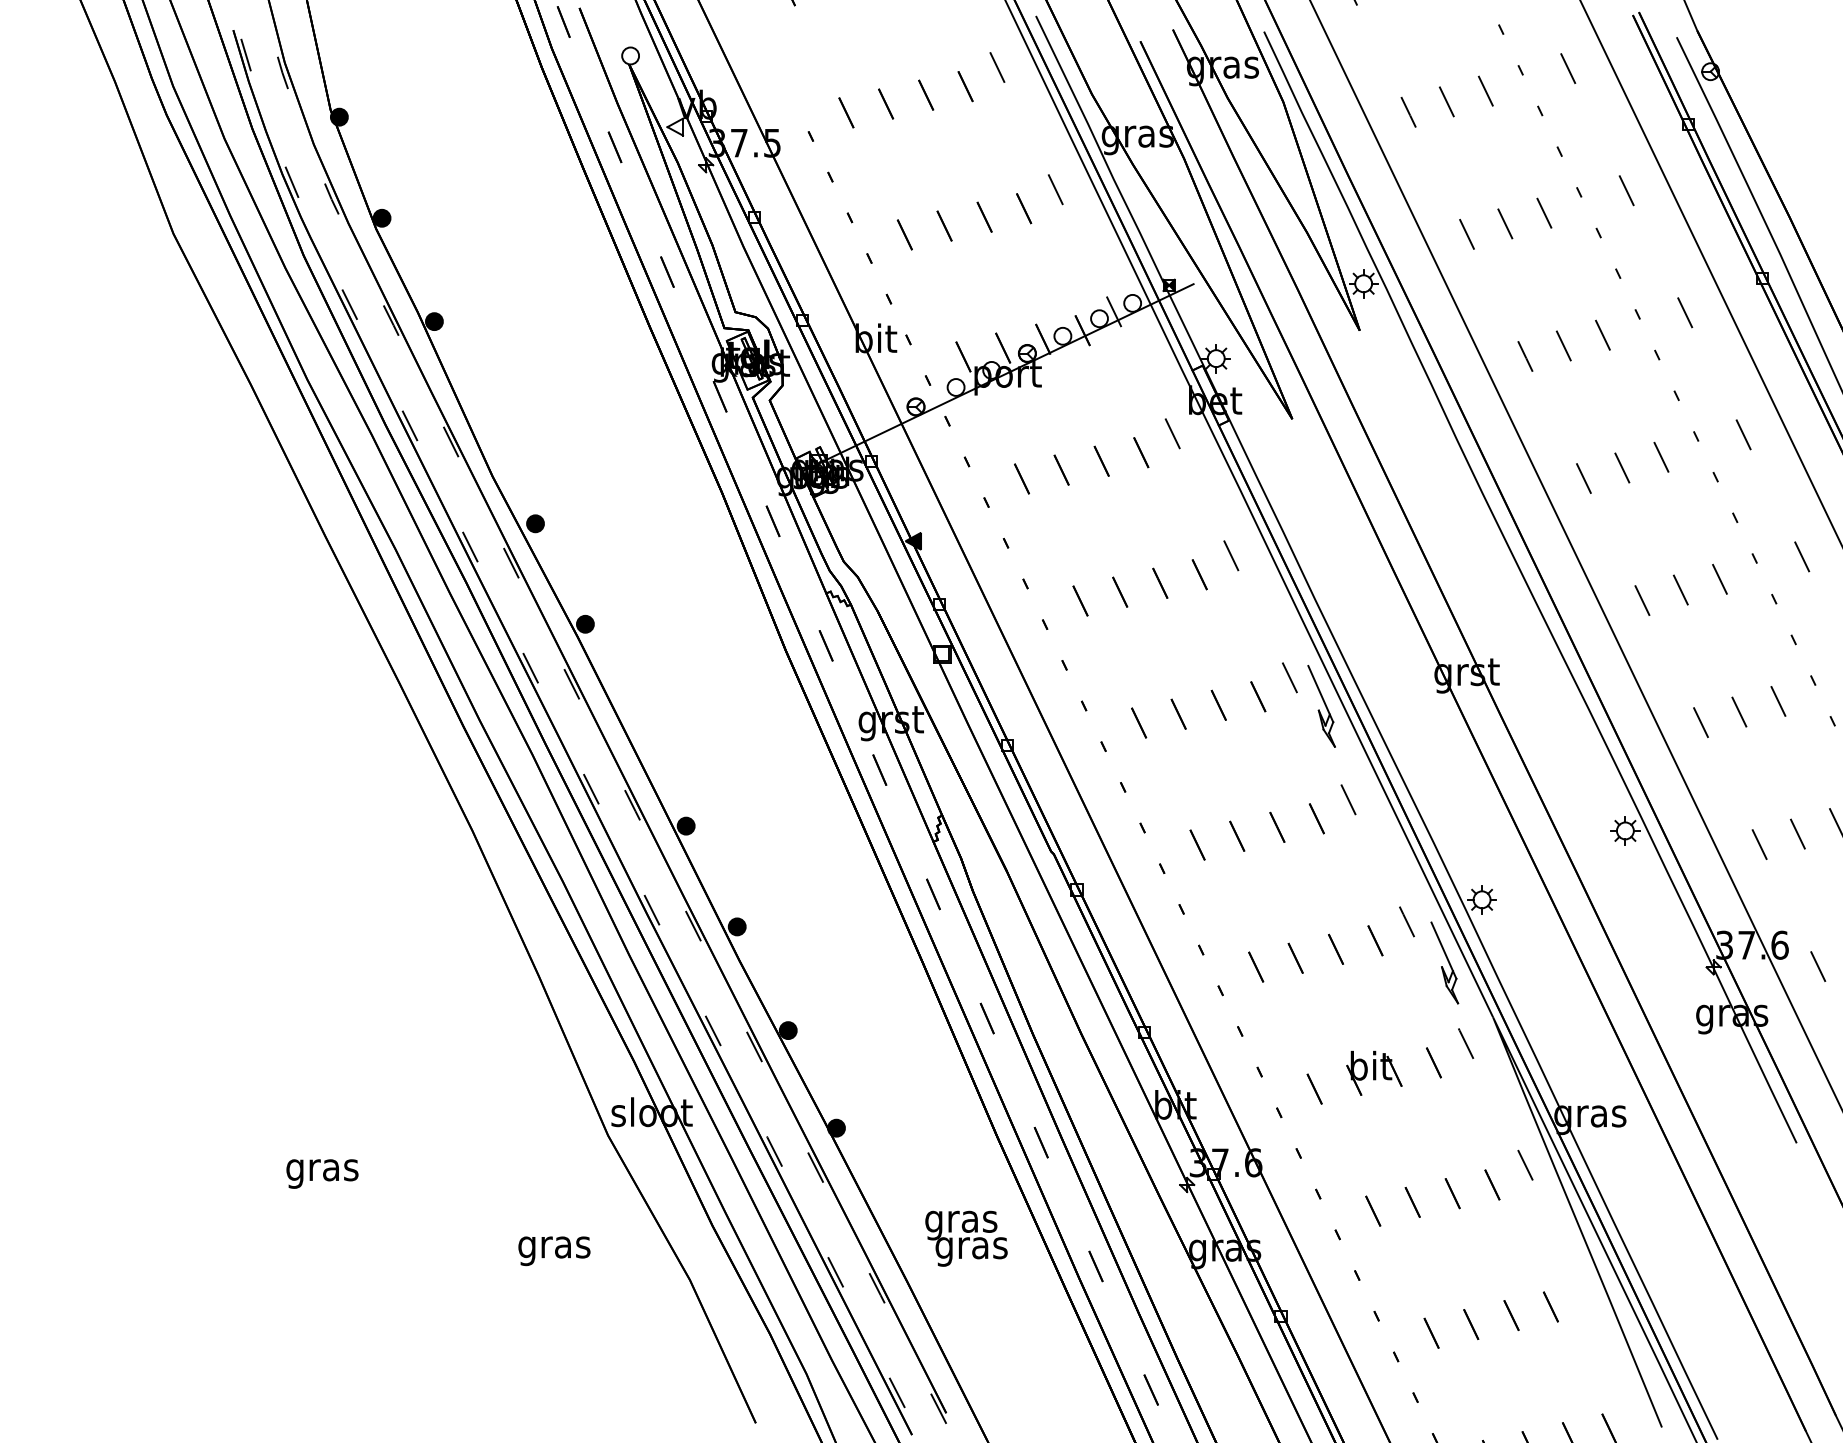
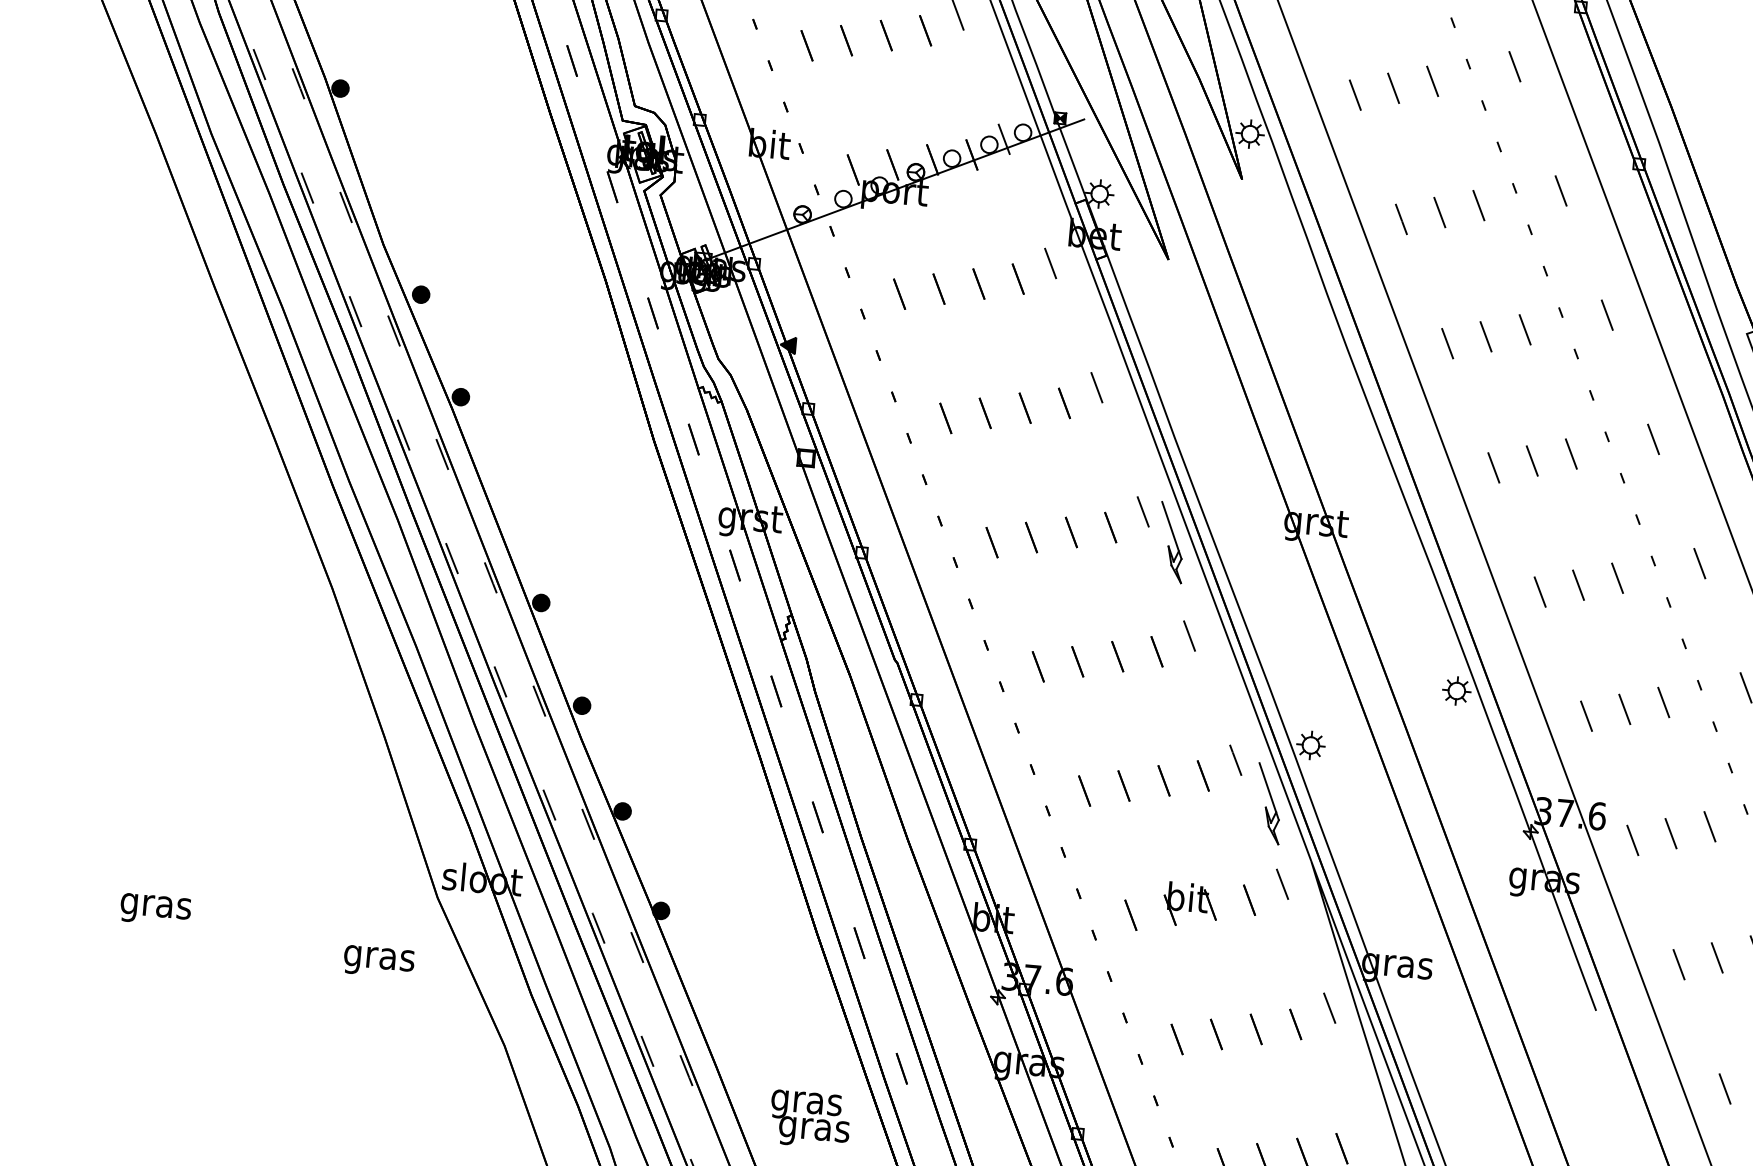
text: (966, 1238) -> (810, 1119), moved
text: (554, 1251) -> (379, 962), moved

